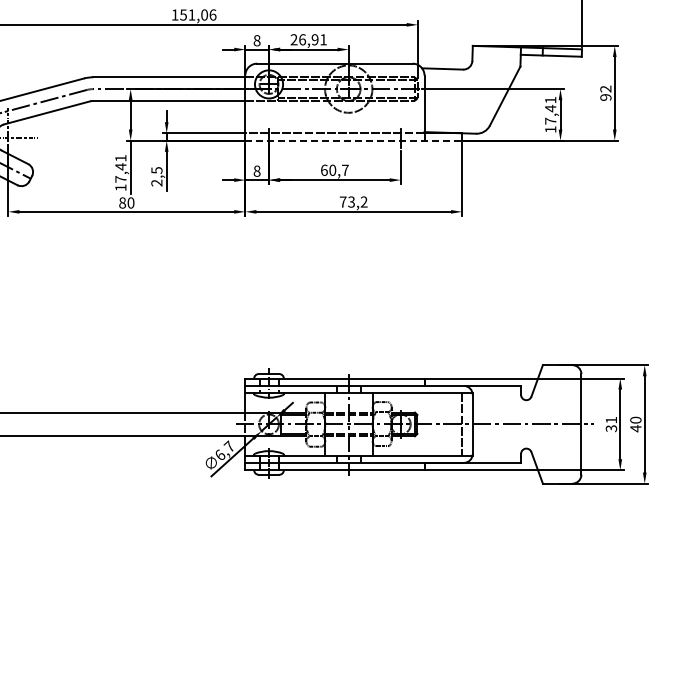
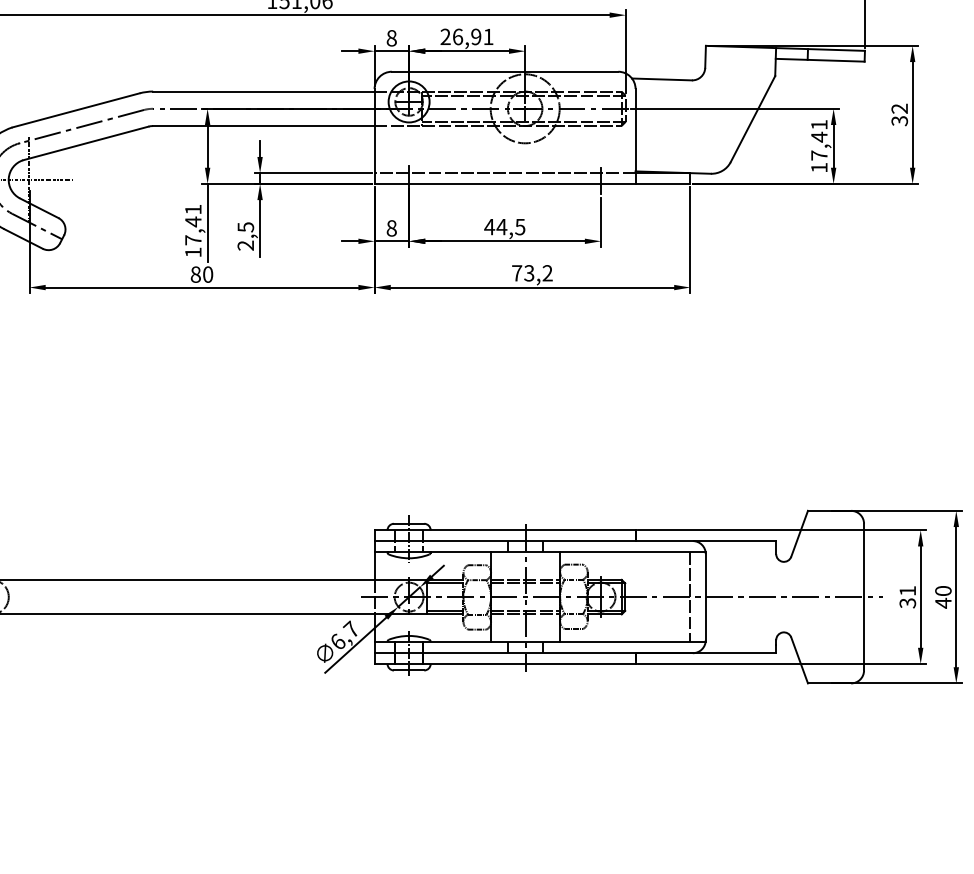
text: (605, 97) -> (899, 121), 92 -> 32
line: (354, 140) -> (533, 183), dashed -> solid
text: (334, 169) -> (504, 225), 60,7 -> 44,5

